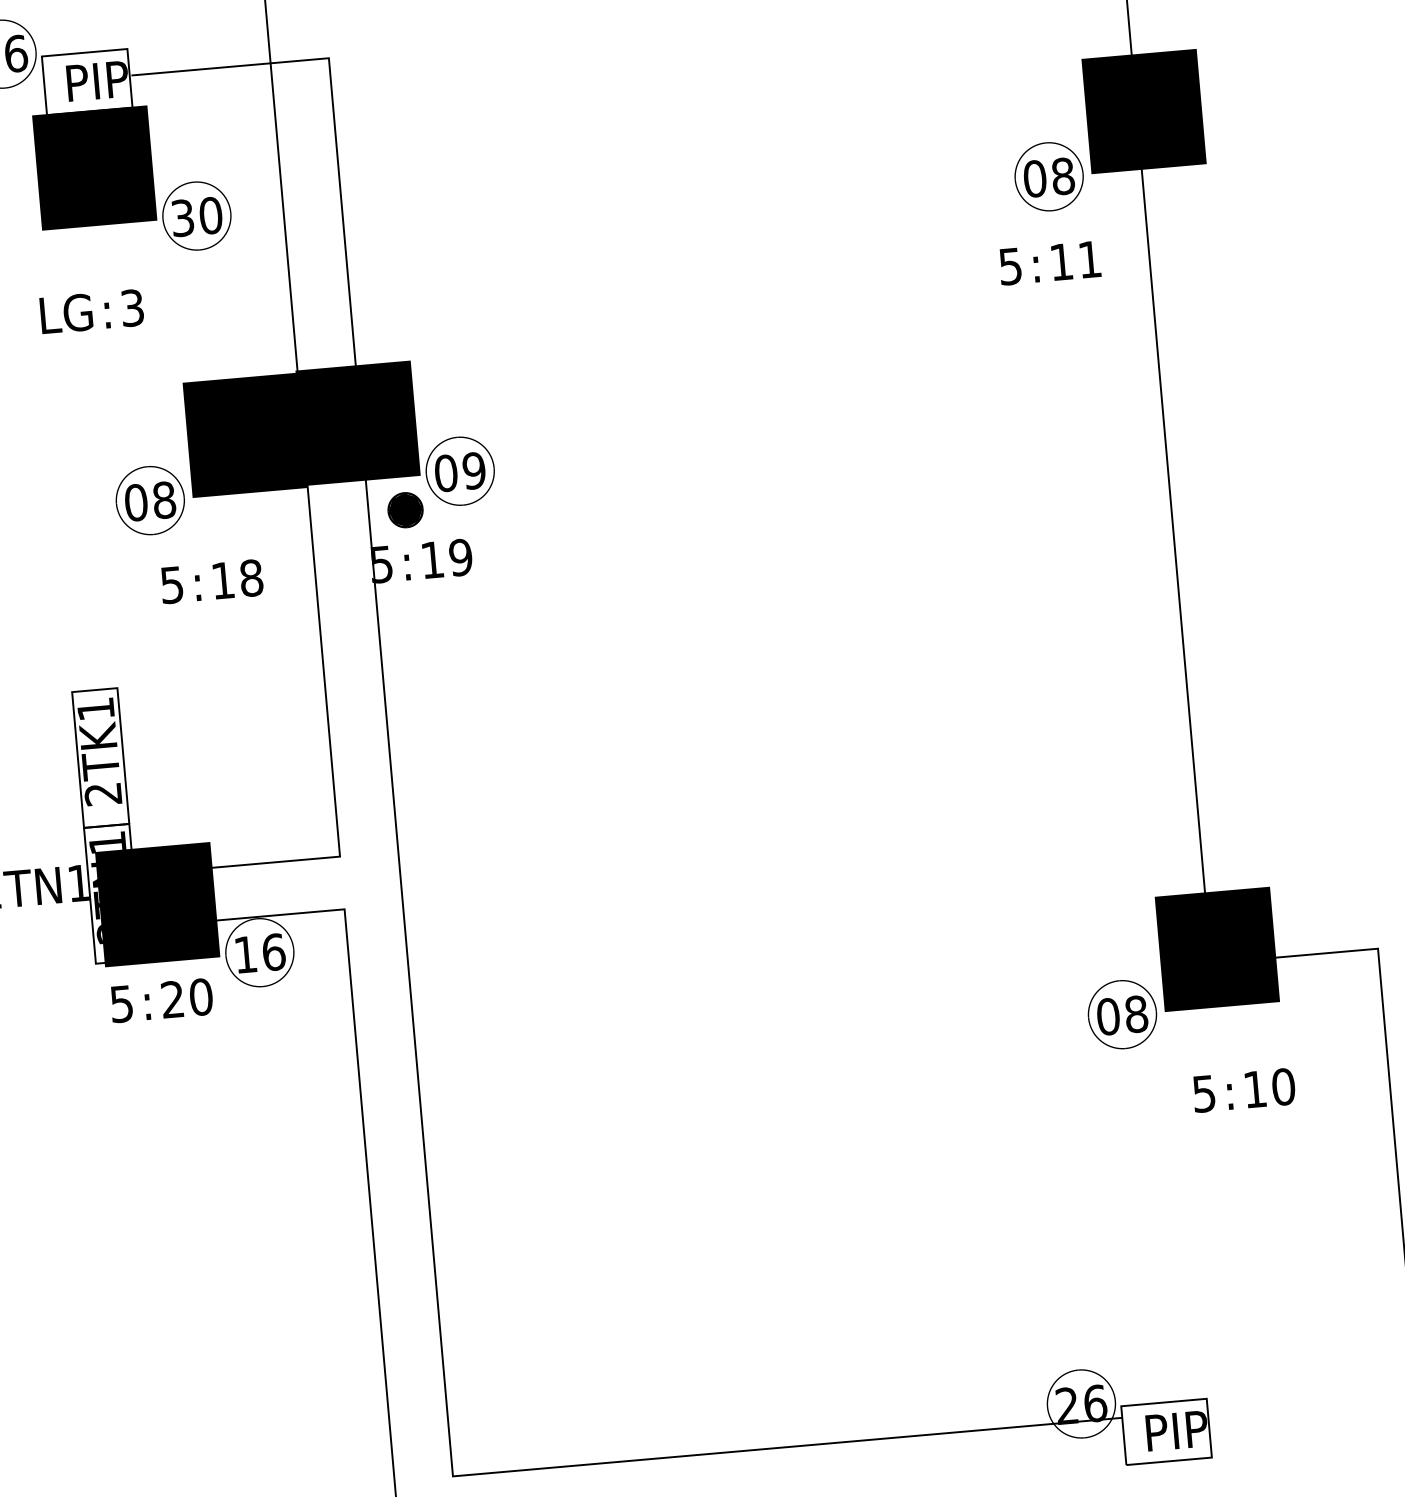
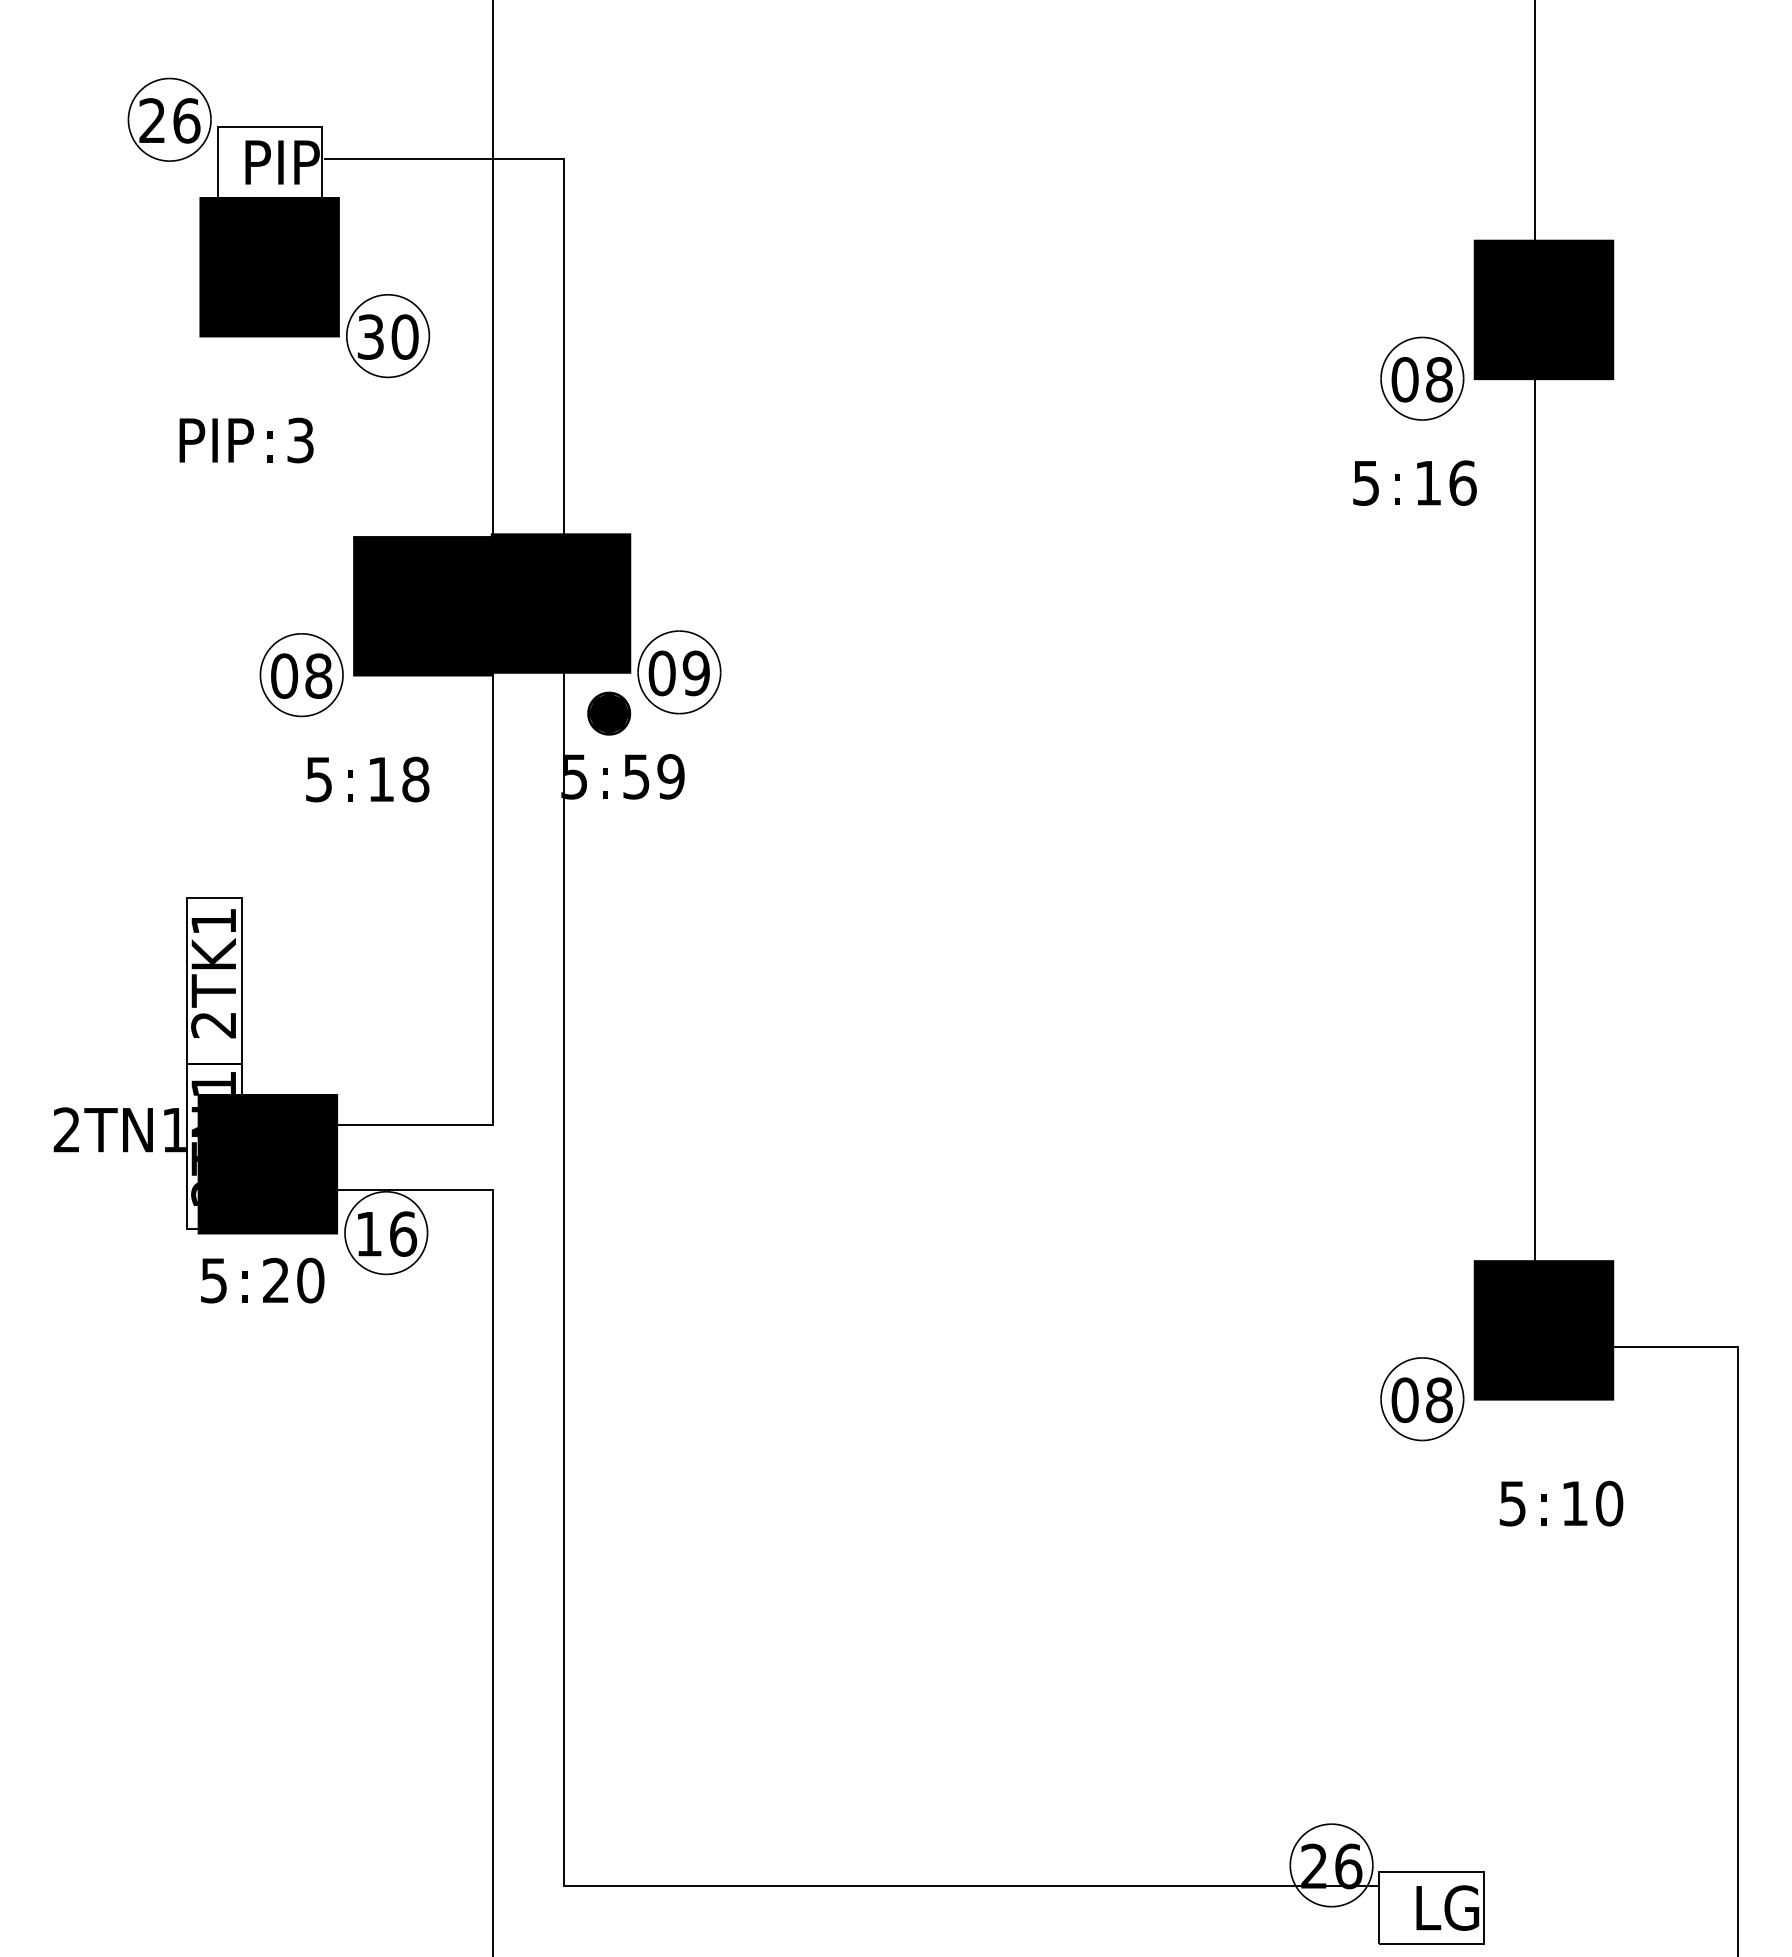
text: (1089, 259) -> (1462, 482), 11 -> 16
text: (63, 314) -> (216, 440), LG -> PIP
text: (432, 559) -> (636, 776), 19 -> 59
text: (1177, 1430) -> (1444, 1907), PIP -> LG

